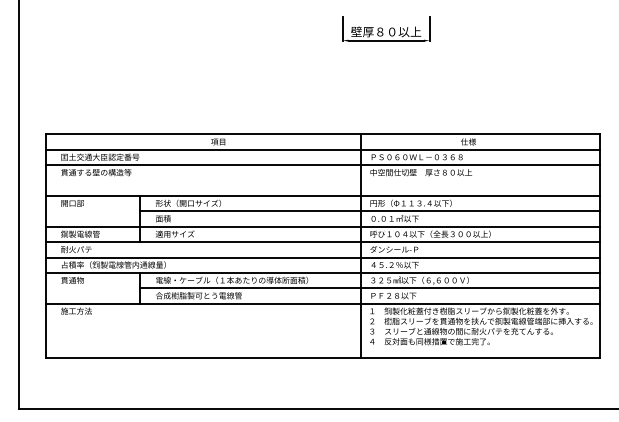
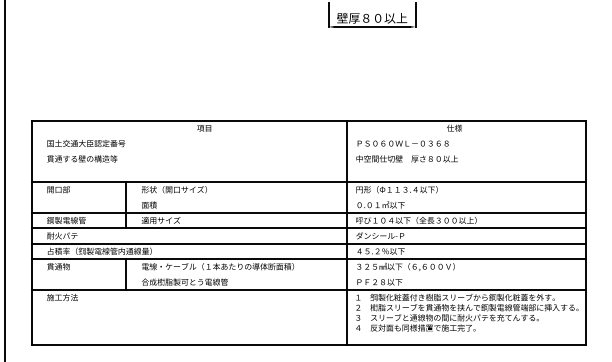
line: (322, 149) -> (308, 135), removed
line: (322, 165) -> (308, 151), removed
line: (370, 211) -> (356, 197), removed
line: (370, 288) -> (356, 274), removed

